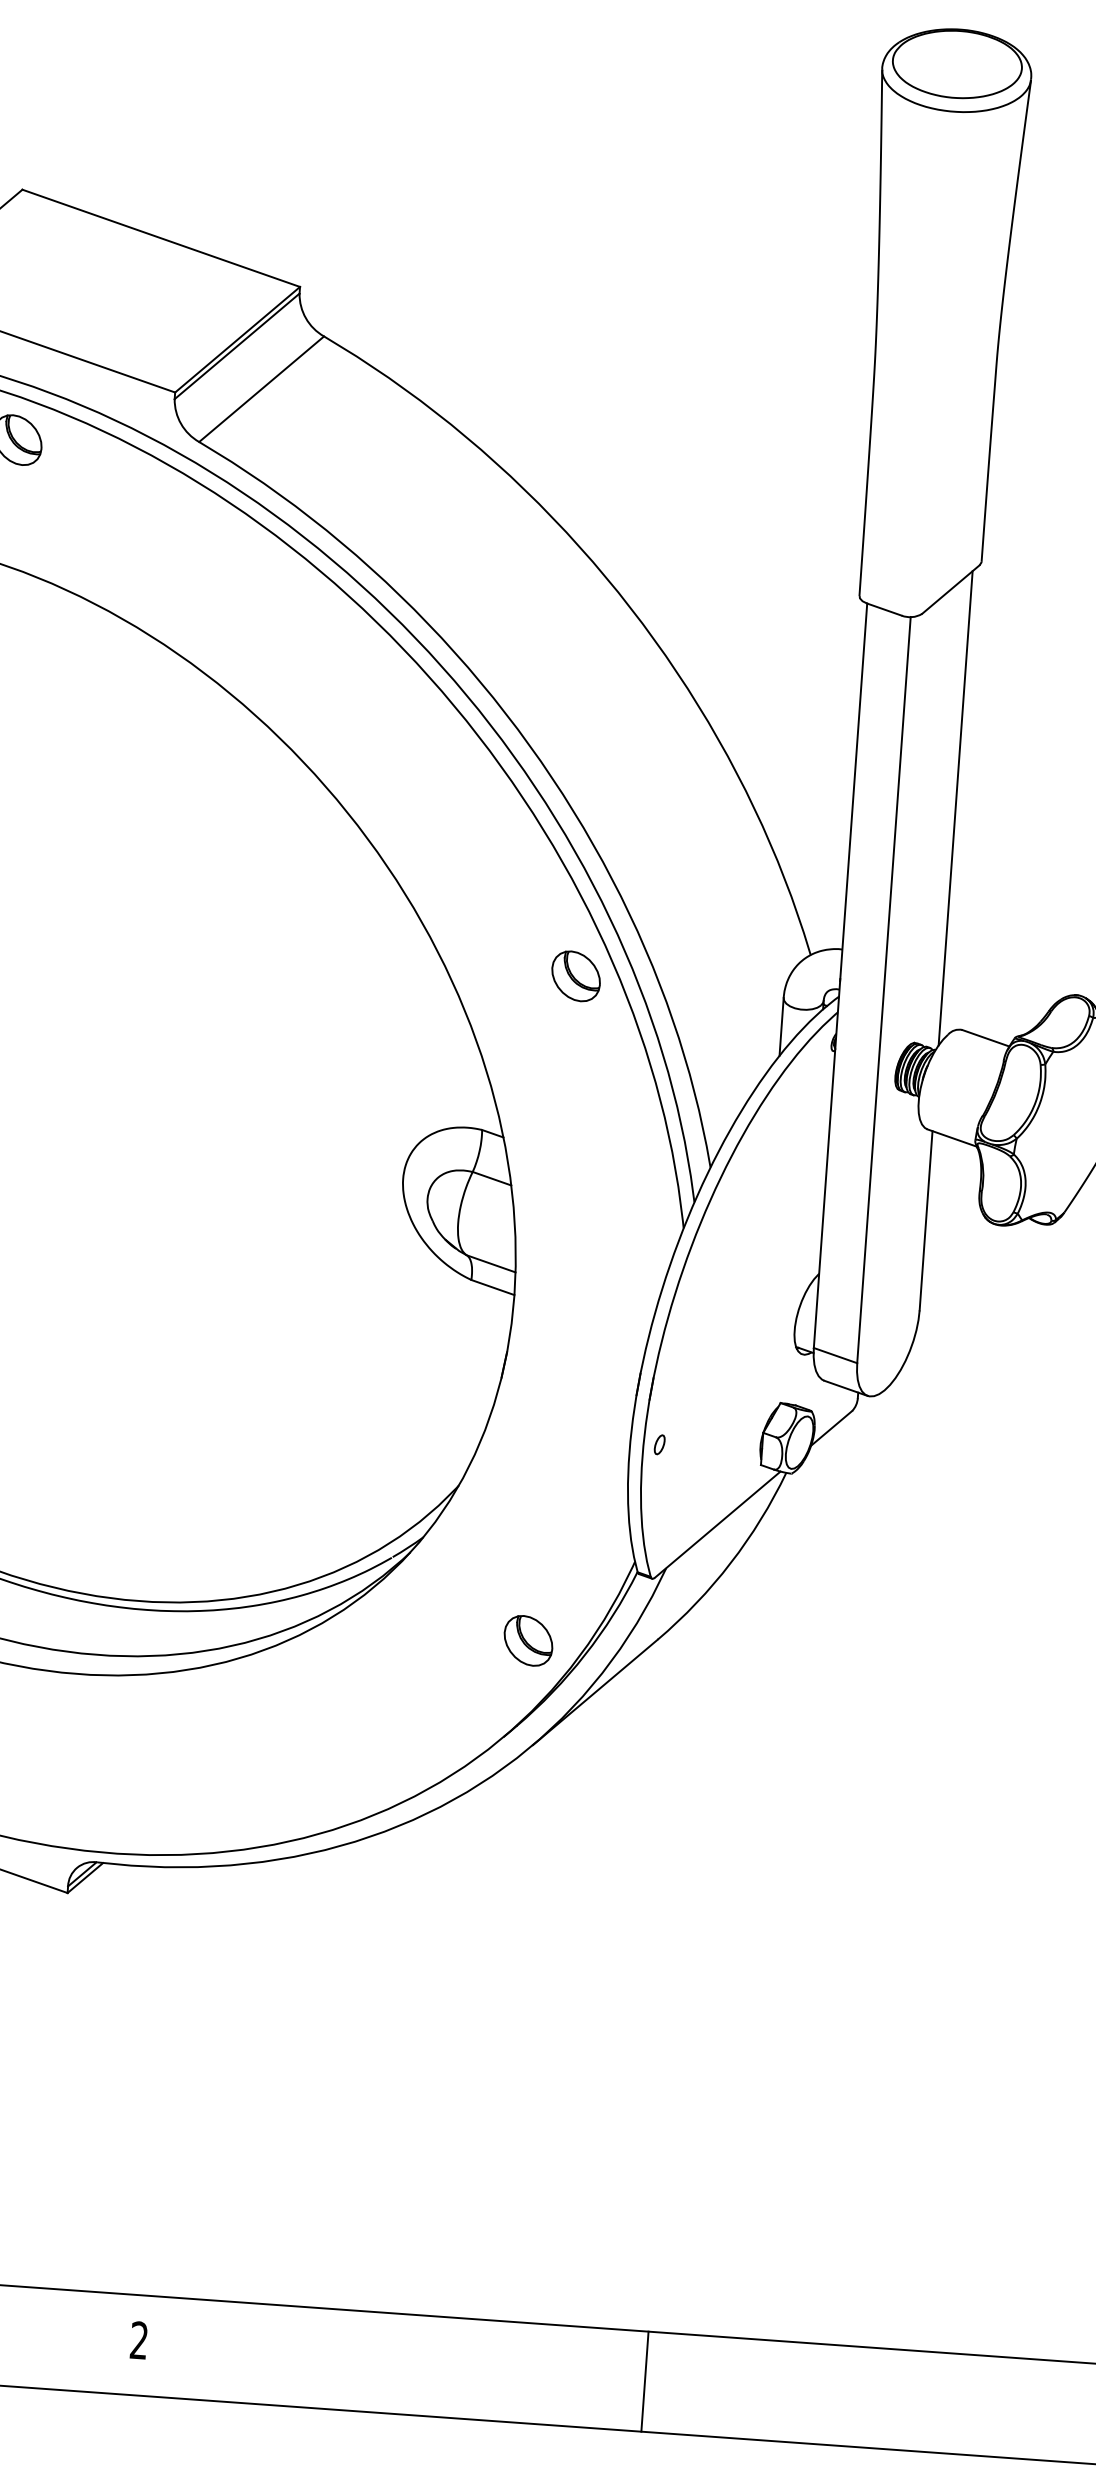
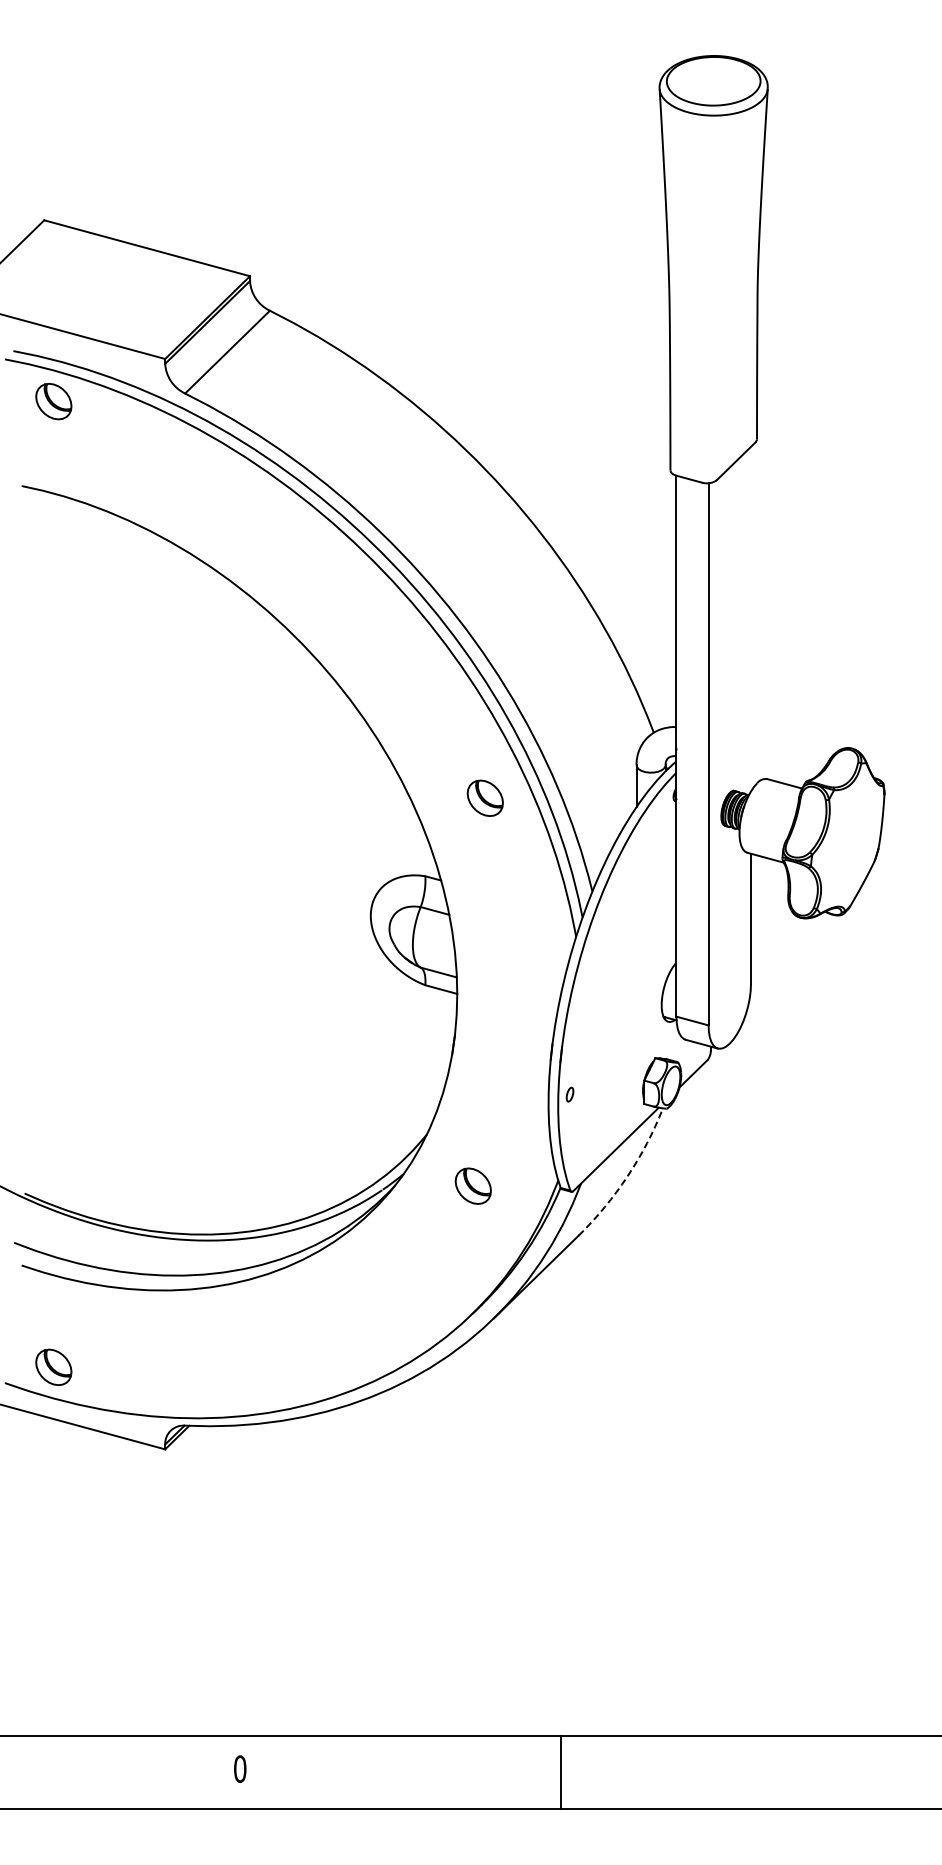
line: (956, 807) -> (751, 618), removed
part: (575, 975) -> (484, 797), moved
arc: (730, 1563) -> (627, 1176), solid -> dashed
part: (527, 1639) -> (472, 1185), moved
text: (139, 2341) -> (240, 1769), 2 -> 0
line: (644, 2381) -> (560, 1772), moved

